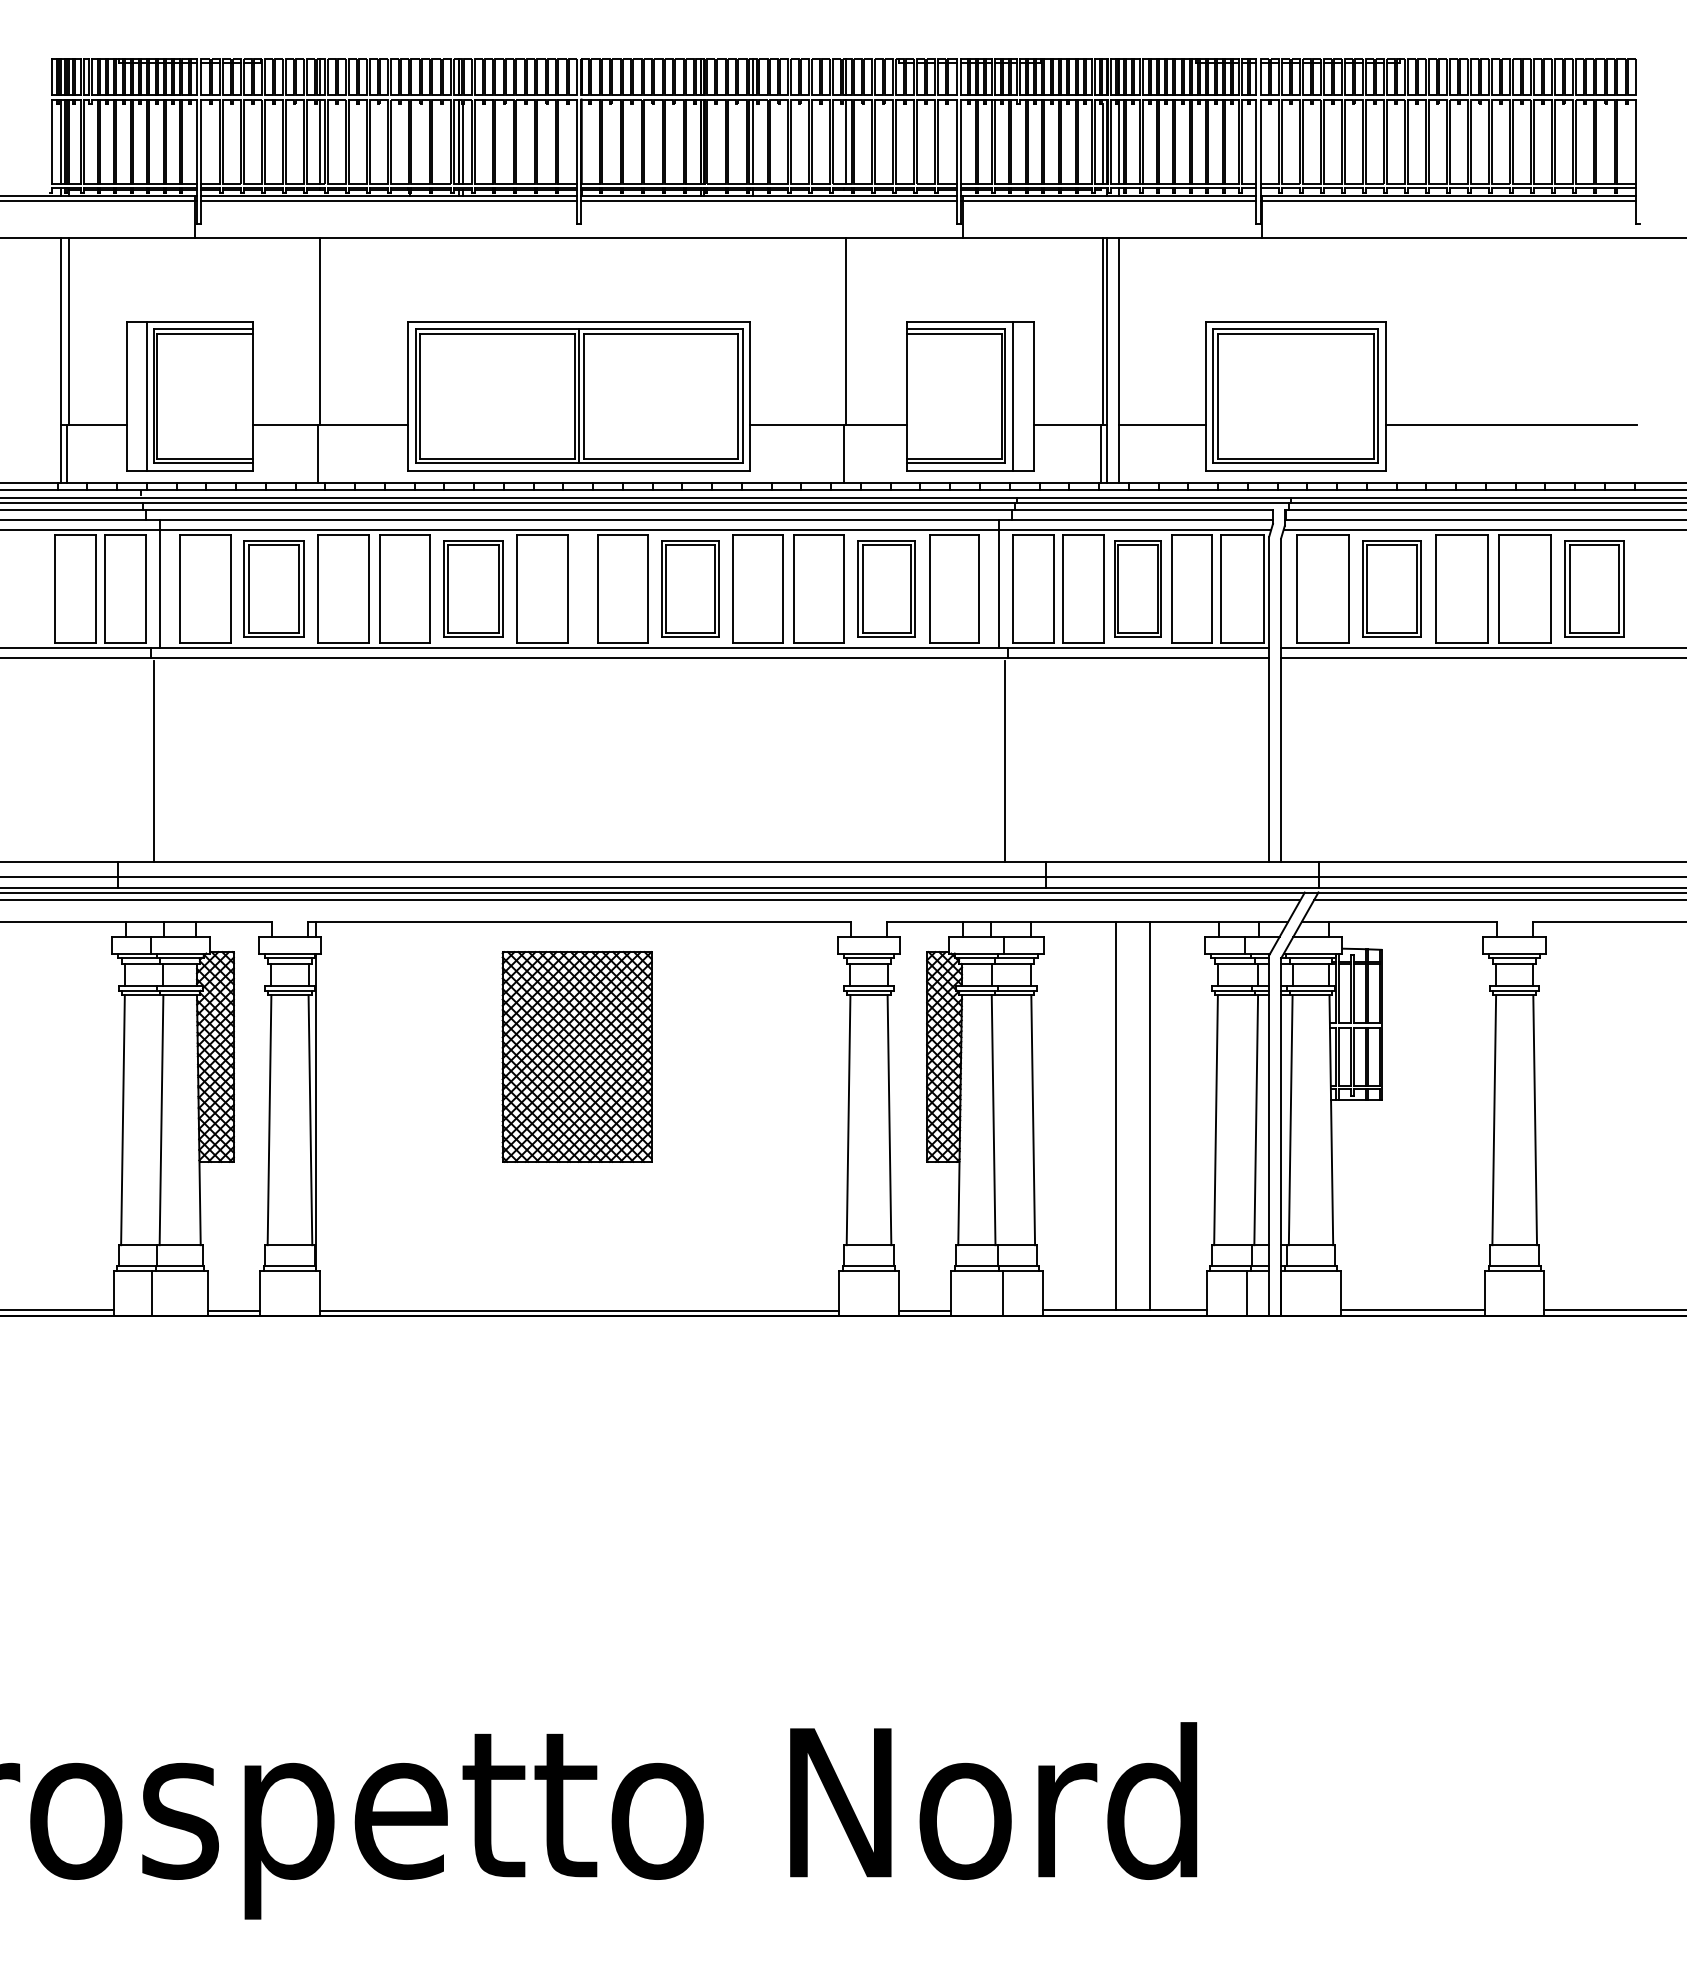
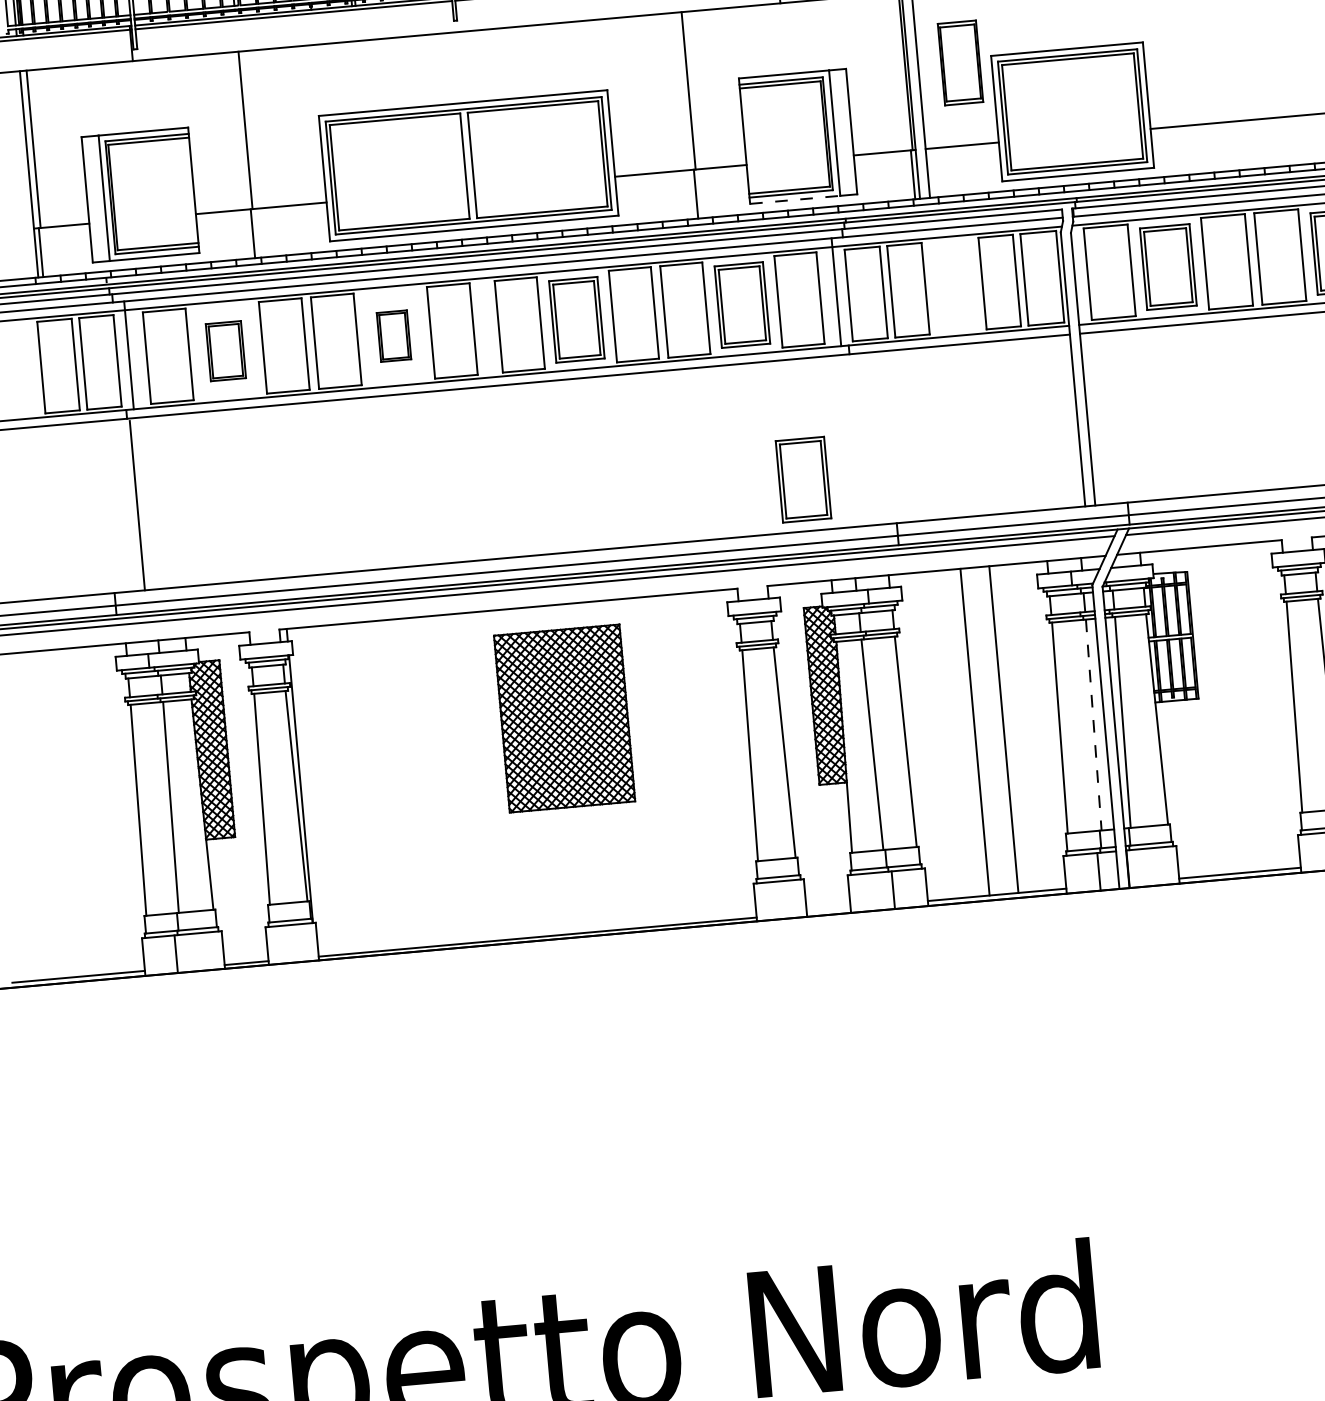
line: (579, 396) -> (468, 165), removed
line: (960, 470) -> (795, 199), solid -> dashed
part: (273, 588) -> (225, 350), size x0.7
part: (473, 588) -> (393, 335), size x0.6
part: (1137, 588) -> (960, 62), moved
line: (1004, 761) -> (854, 441), removed
part: (940, 800) -> (803, 479), added
part: (576, 1056) -> (564, 718), moved
line: (1256, 1120) -> (1094, 725), solid -> dashed
line: (924, 1311) -> (828, 911), removed

